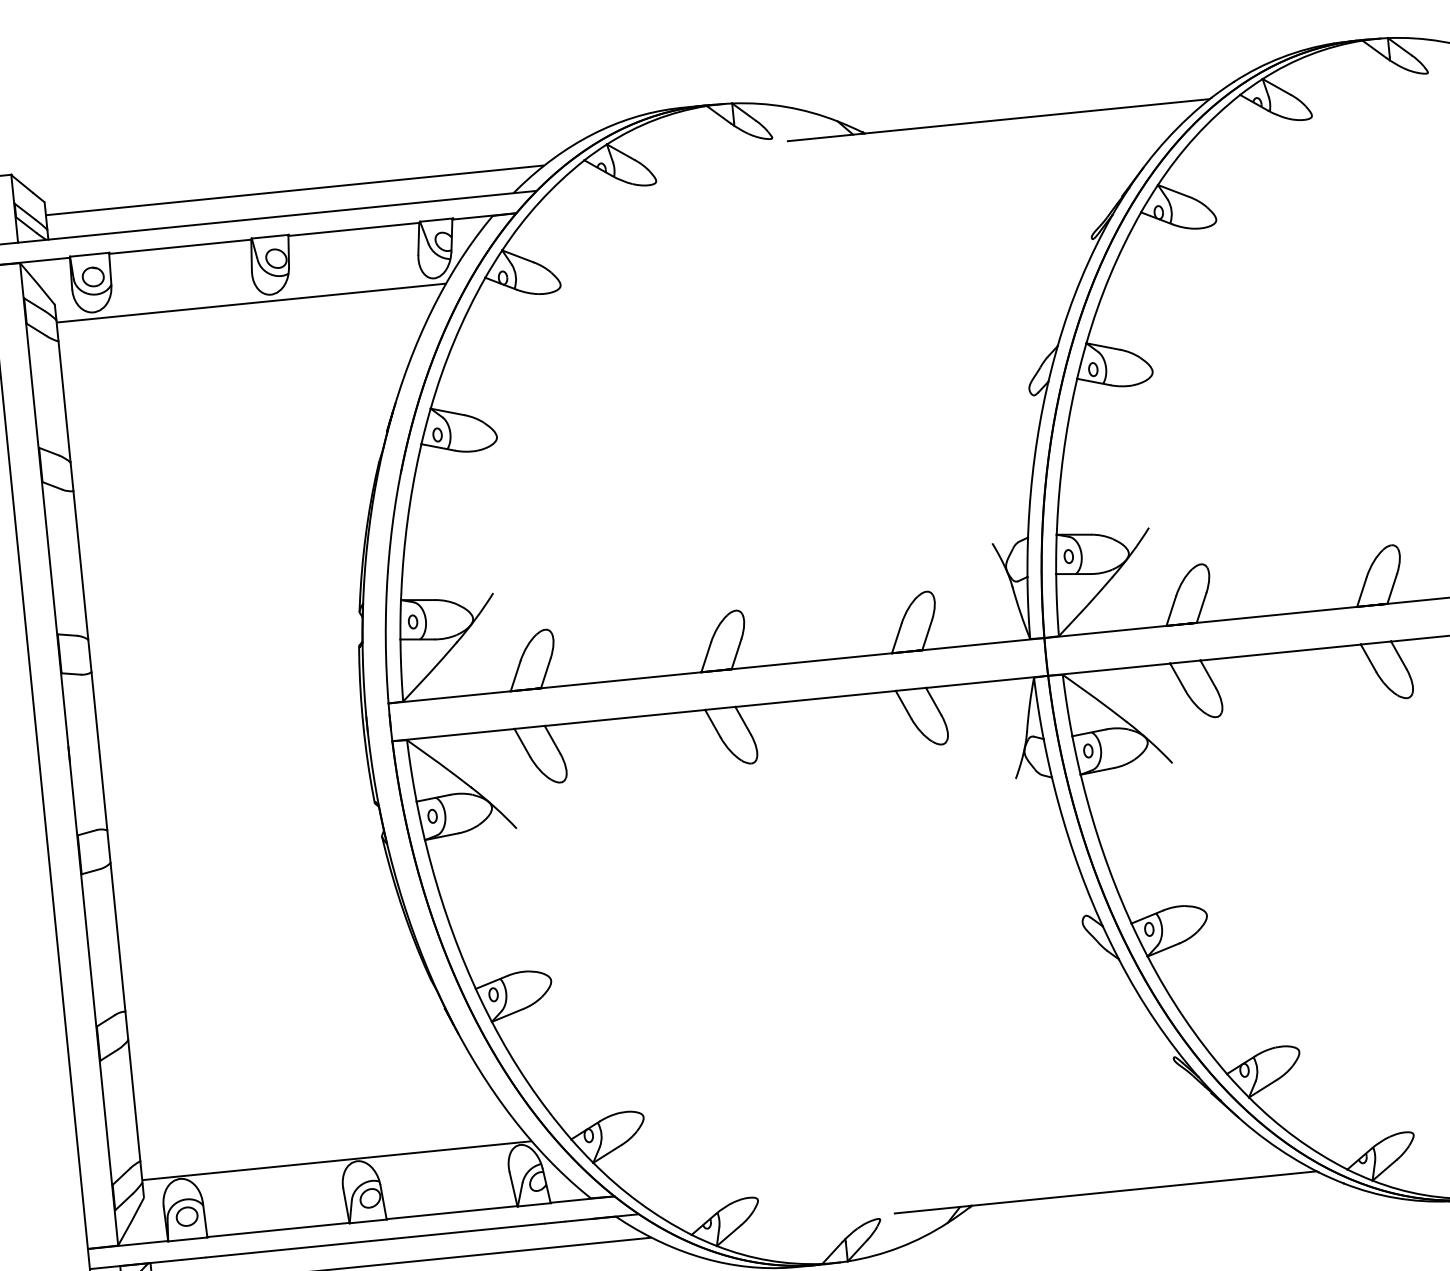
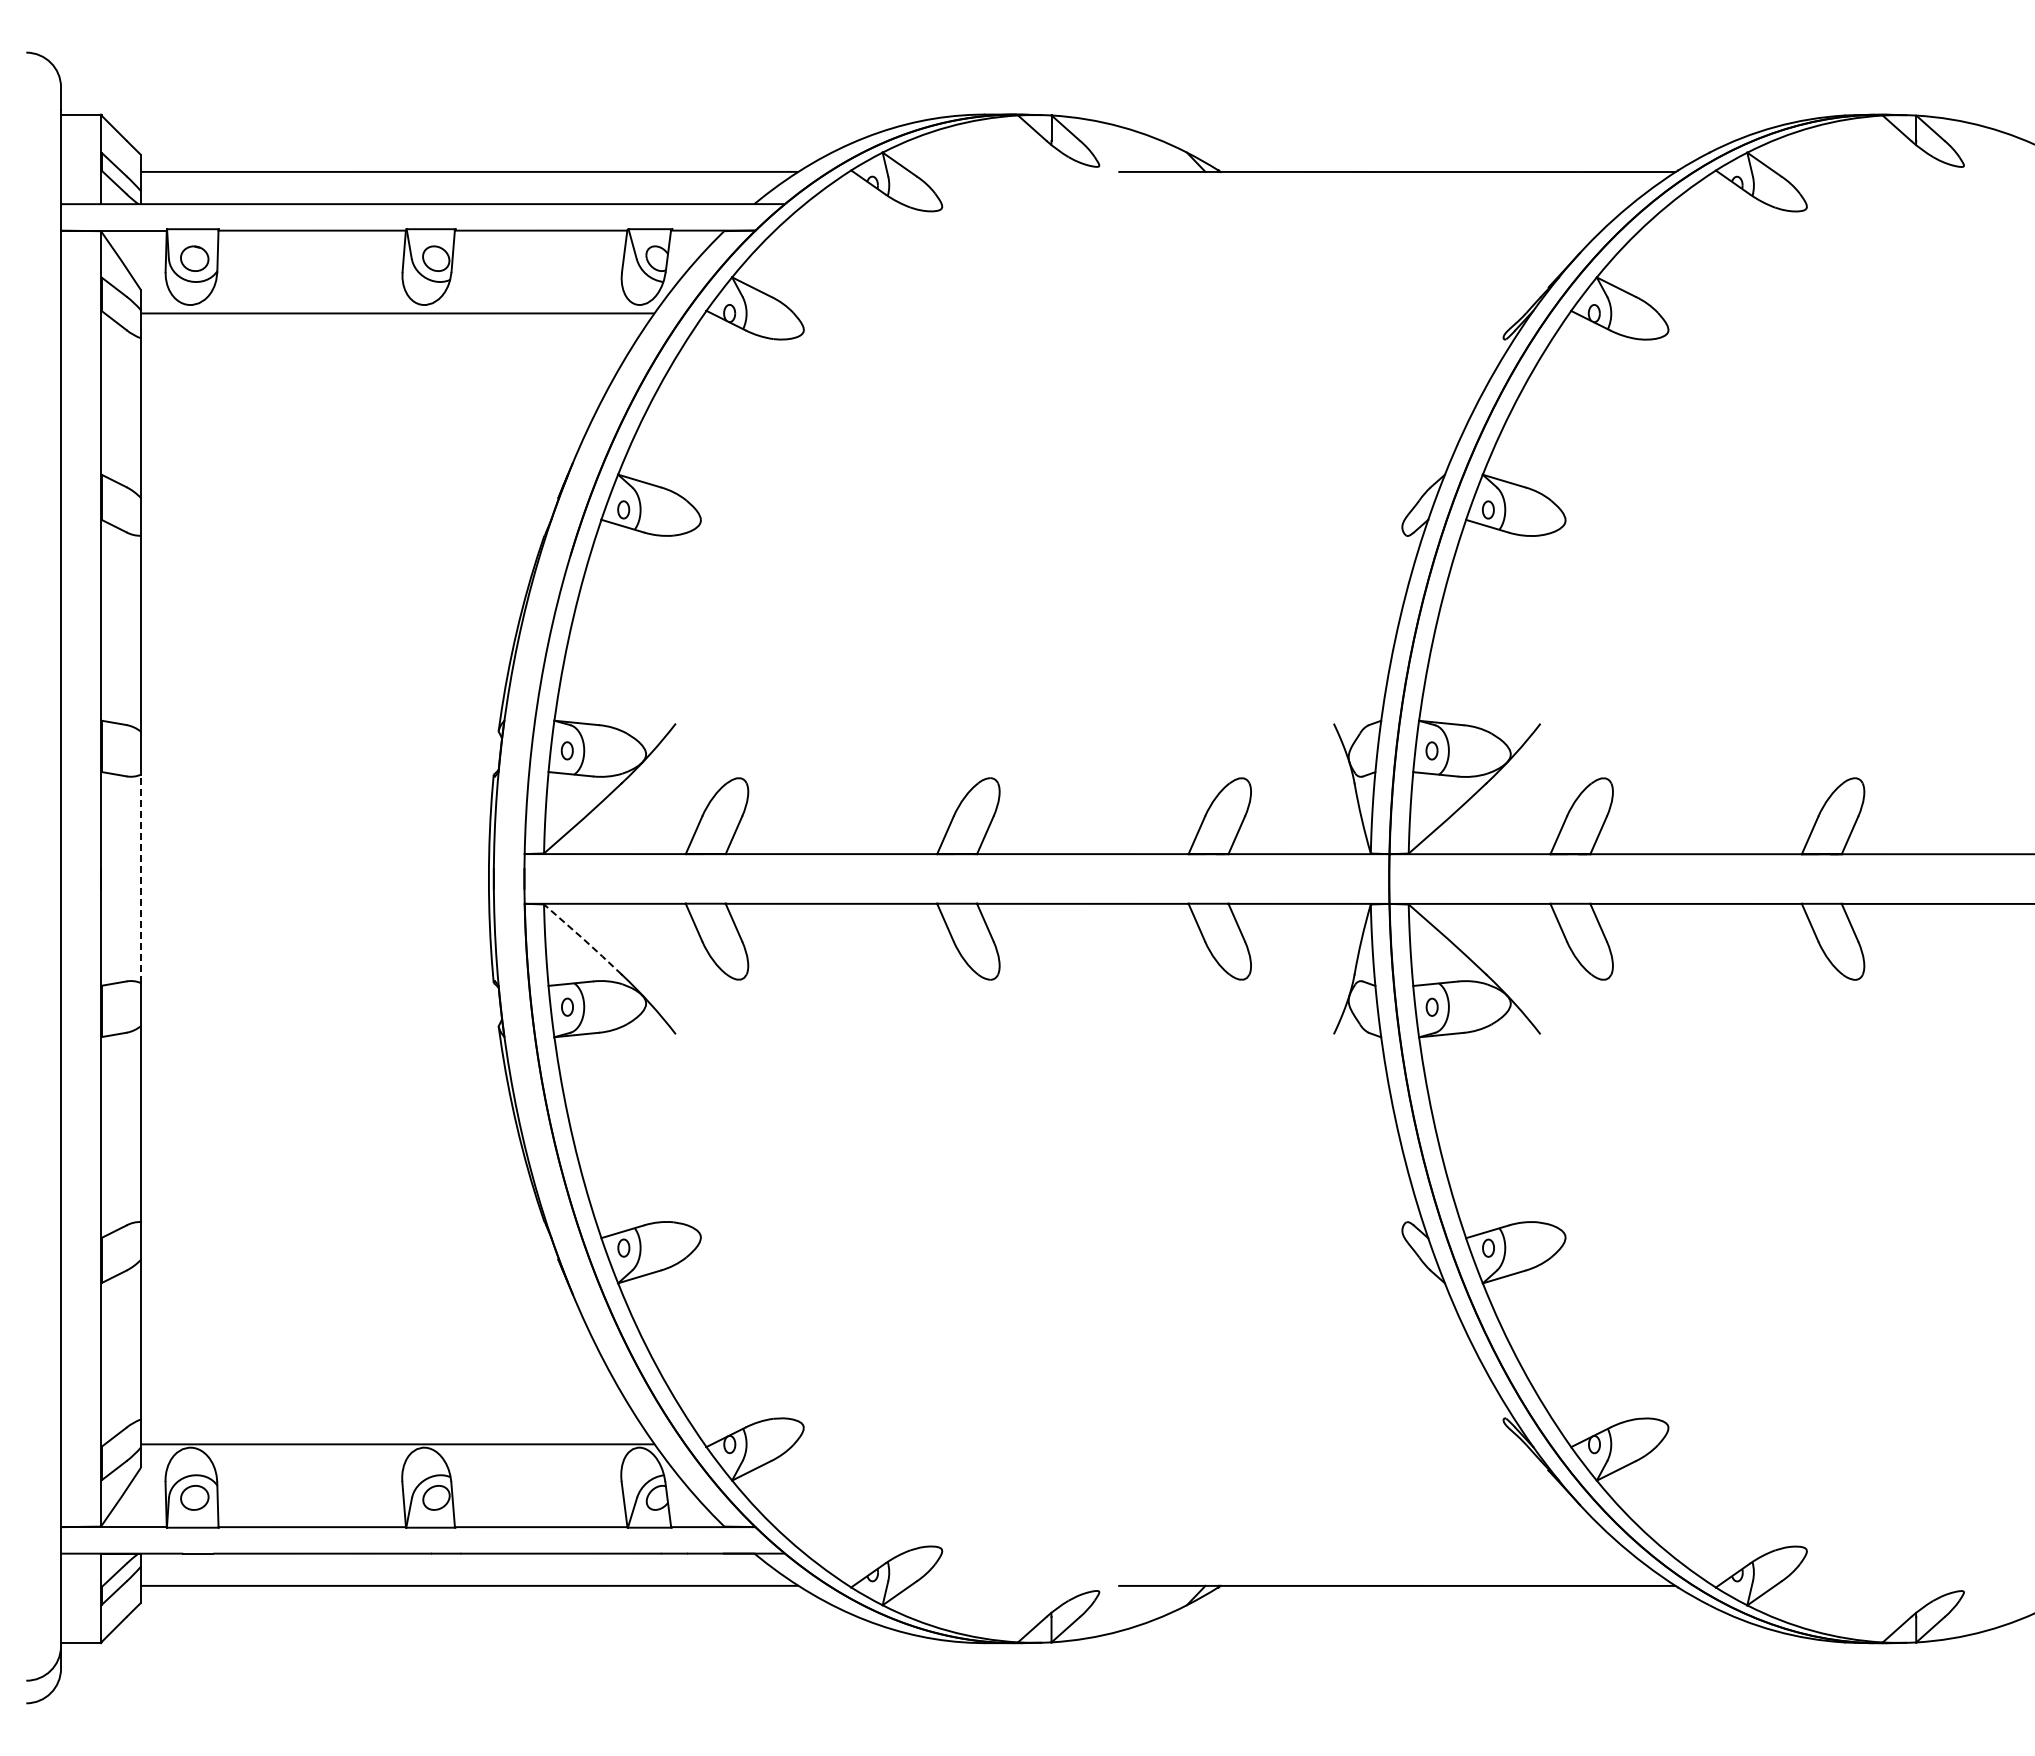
line: (99, 751) -> (140, 878), solid -> dashed
line: (439, 763) -> (583, 938), solid -> dashed

